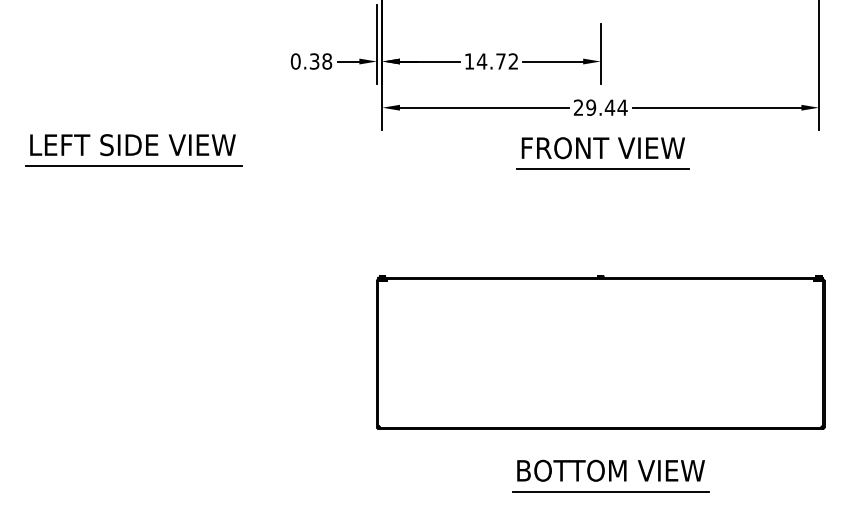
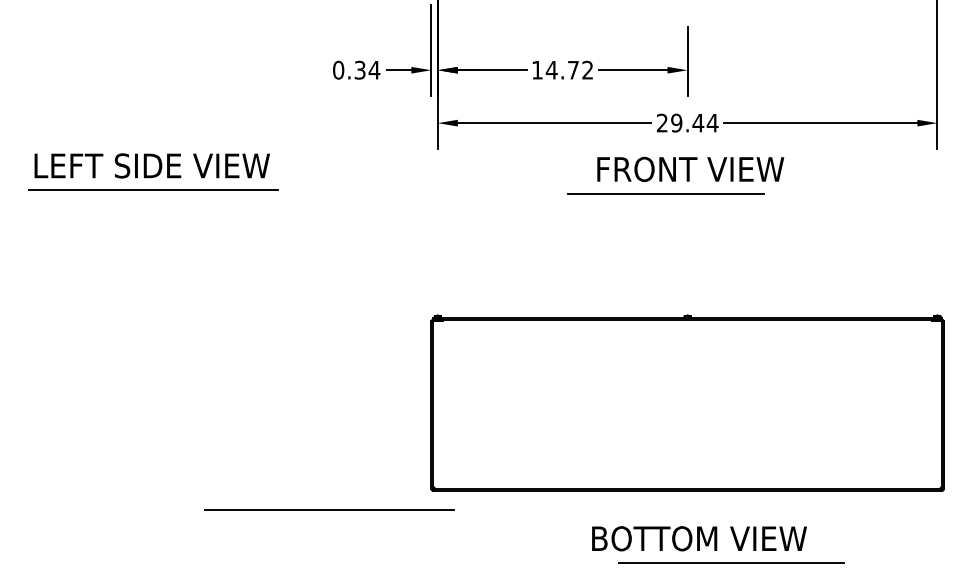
text: (327, 61) -> (374, 70), 0.38 -> 0.34
line: (602, 168) -> (665, 192), moved
line: (287, 444) -> (329, 508), added
line: (610, 491) -> (730, 562), moved

